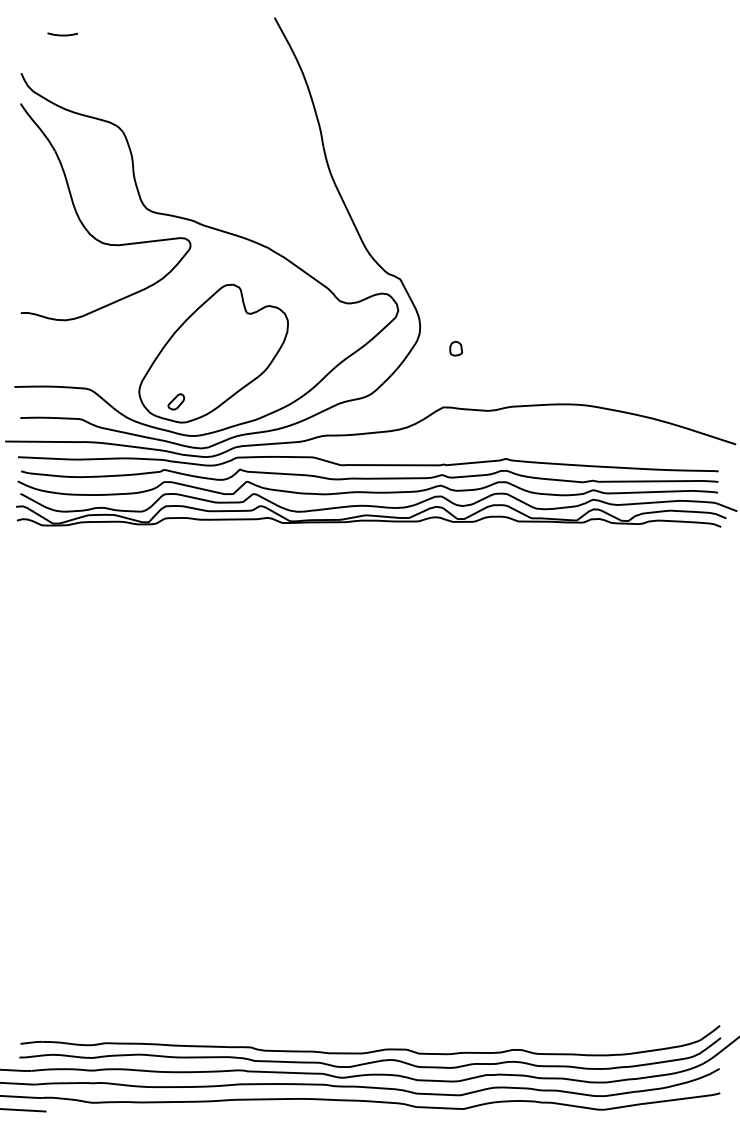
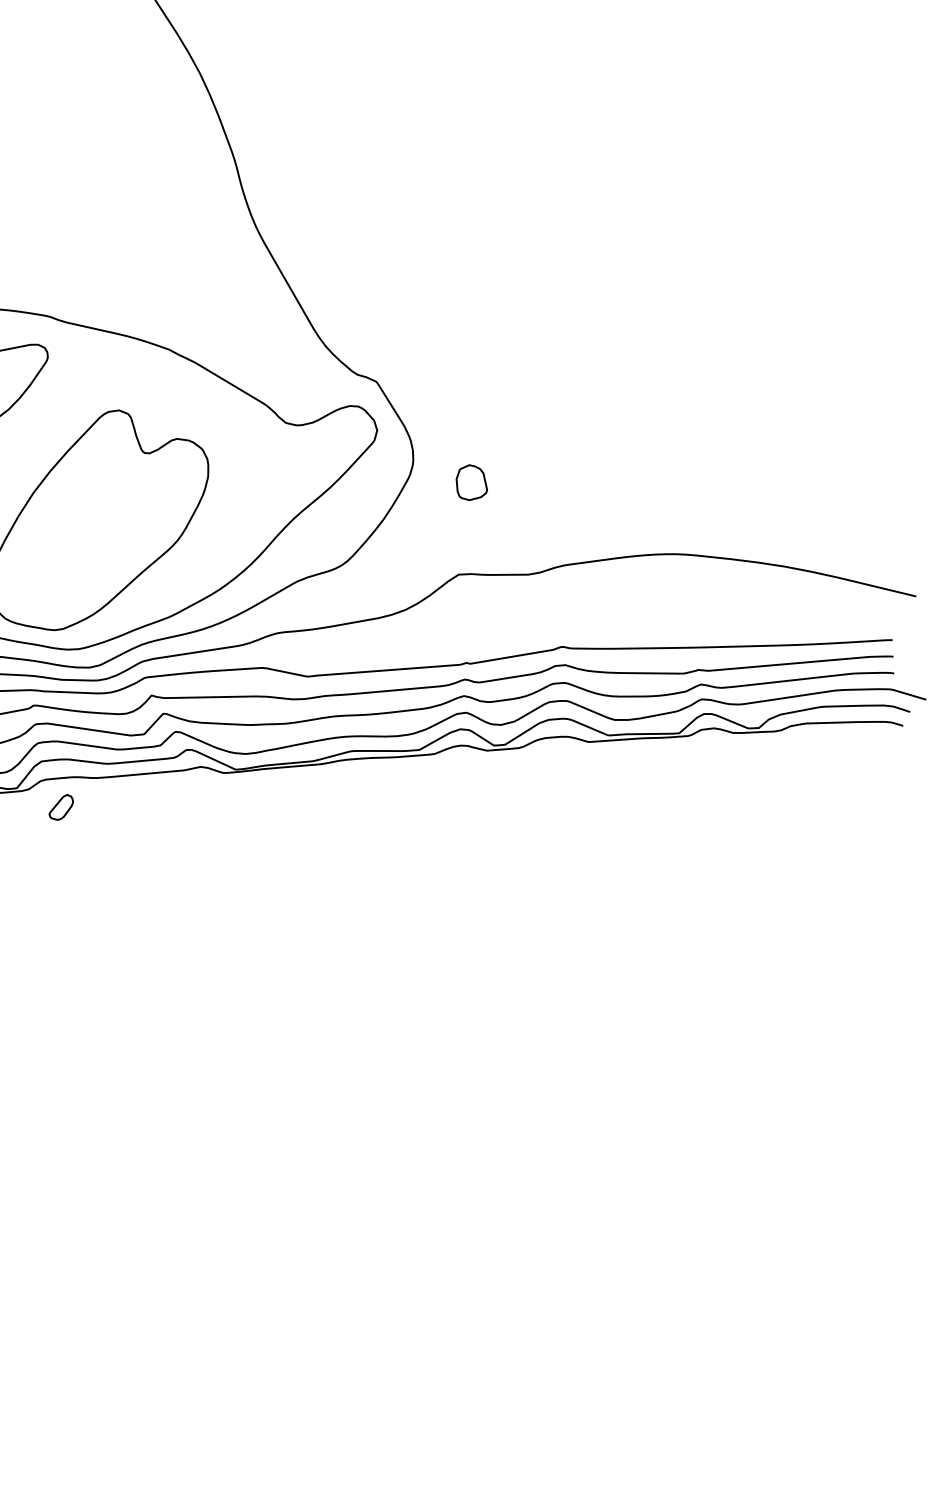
part: (455, 348) -> (470, 482), size x1.6
part: (176, 401) -> (61, 806), moved

